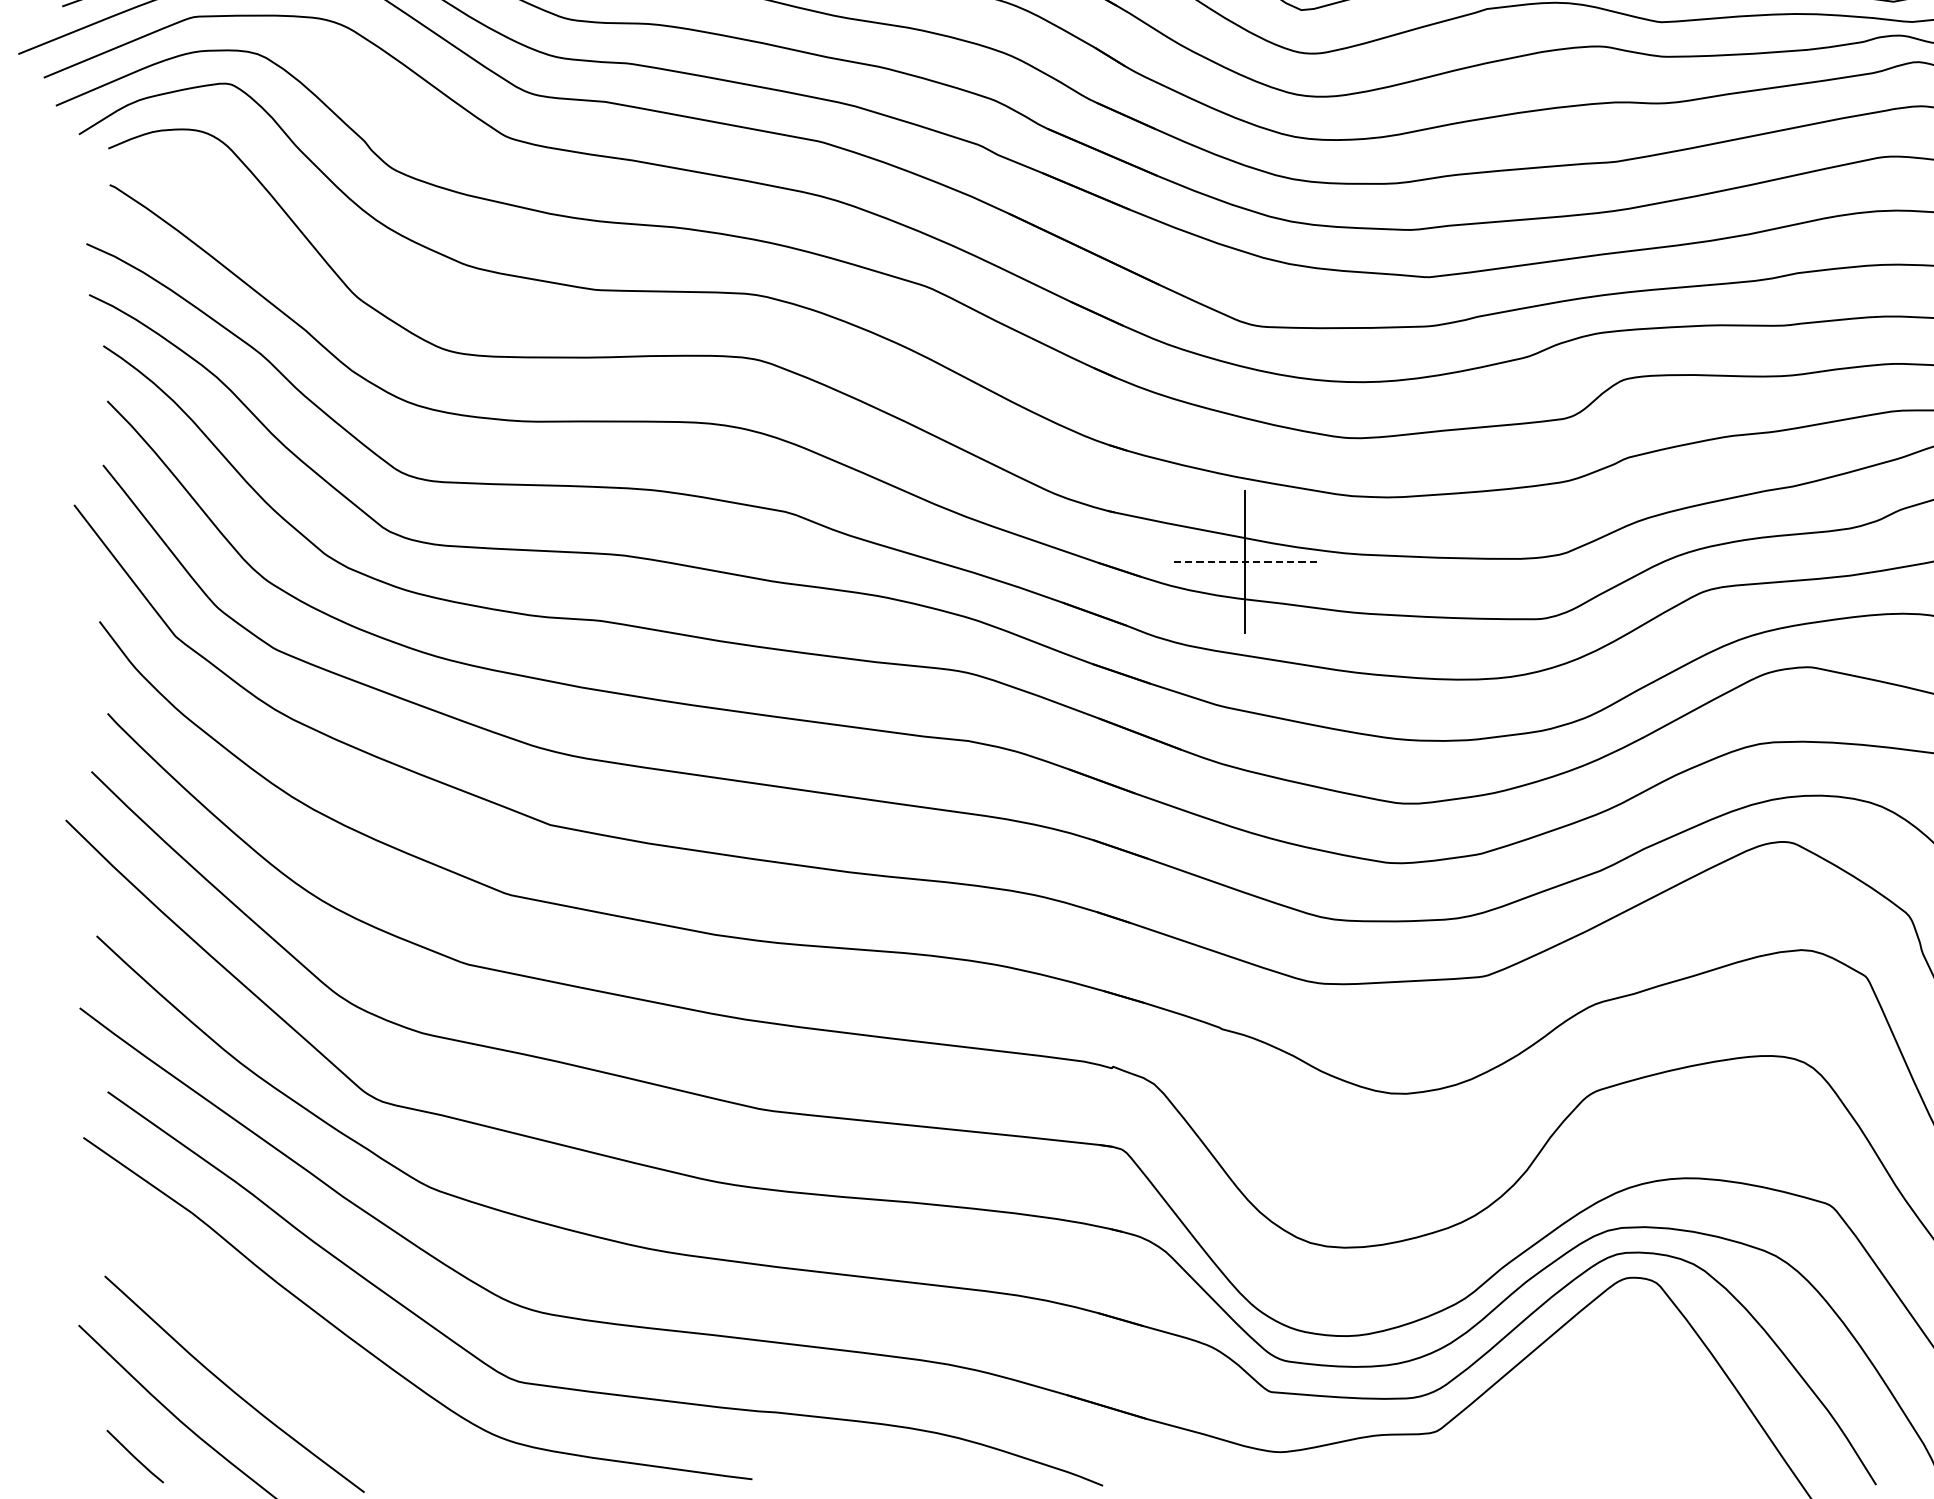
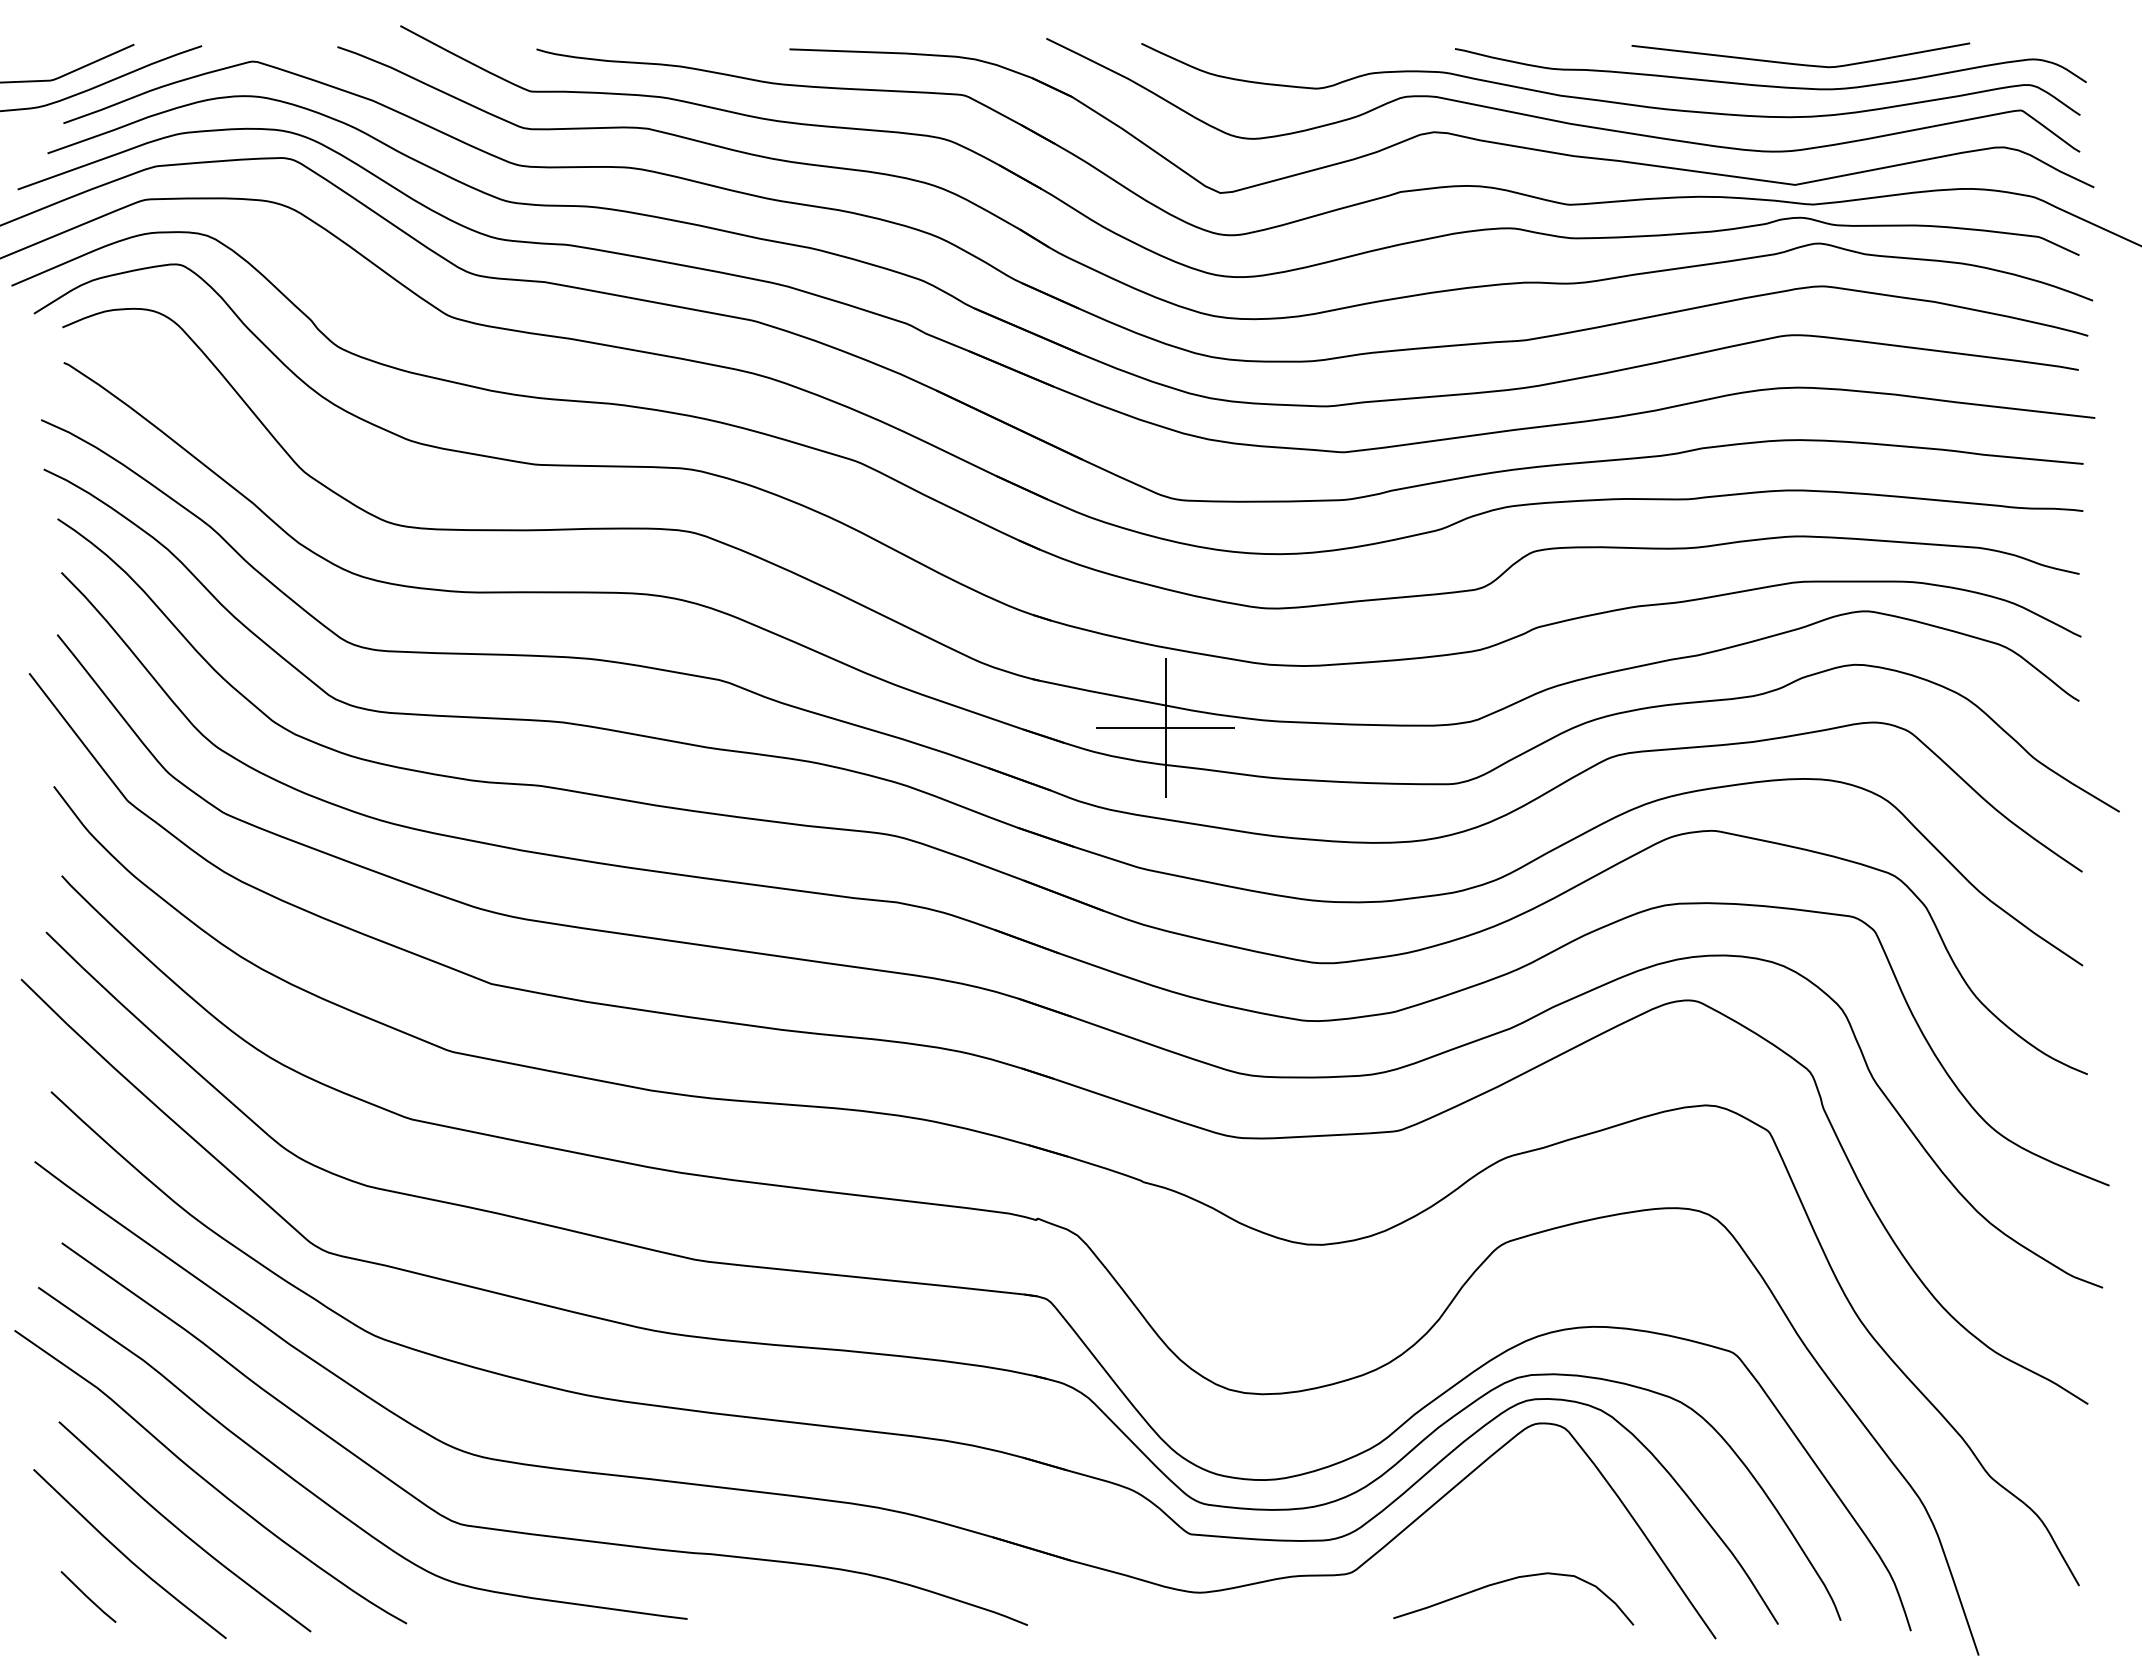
line: (1244, 561) -> (1165, 728), dashed -> solid
curve: (257, 1336) -> (207, 1480), added
curve: (1597, 1440) -> (1507, 1581), added

